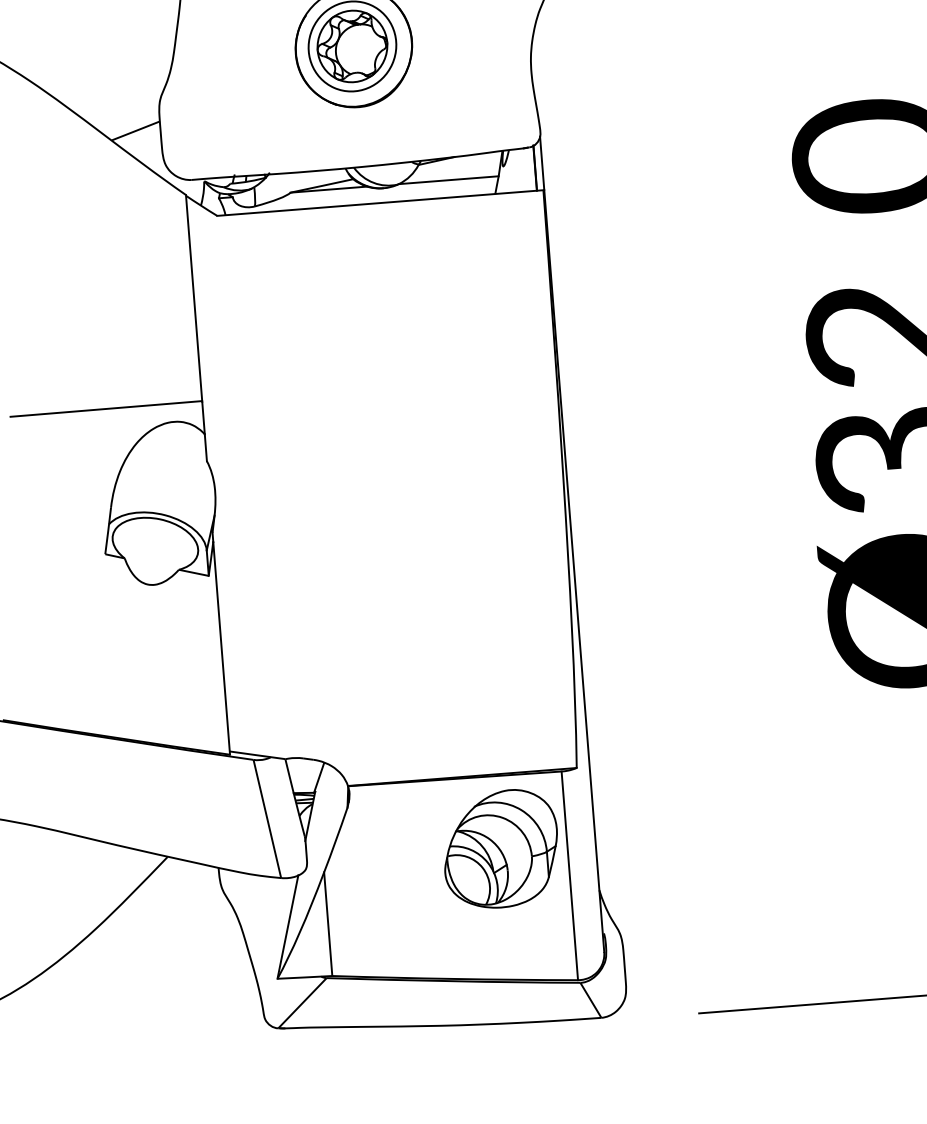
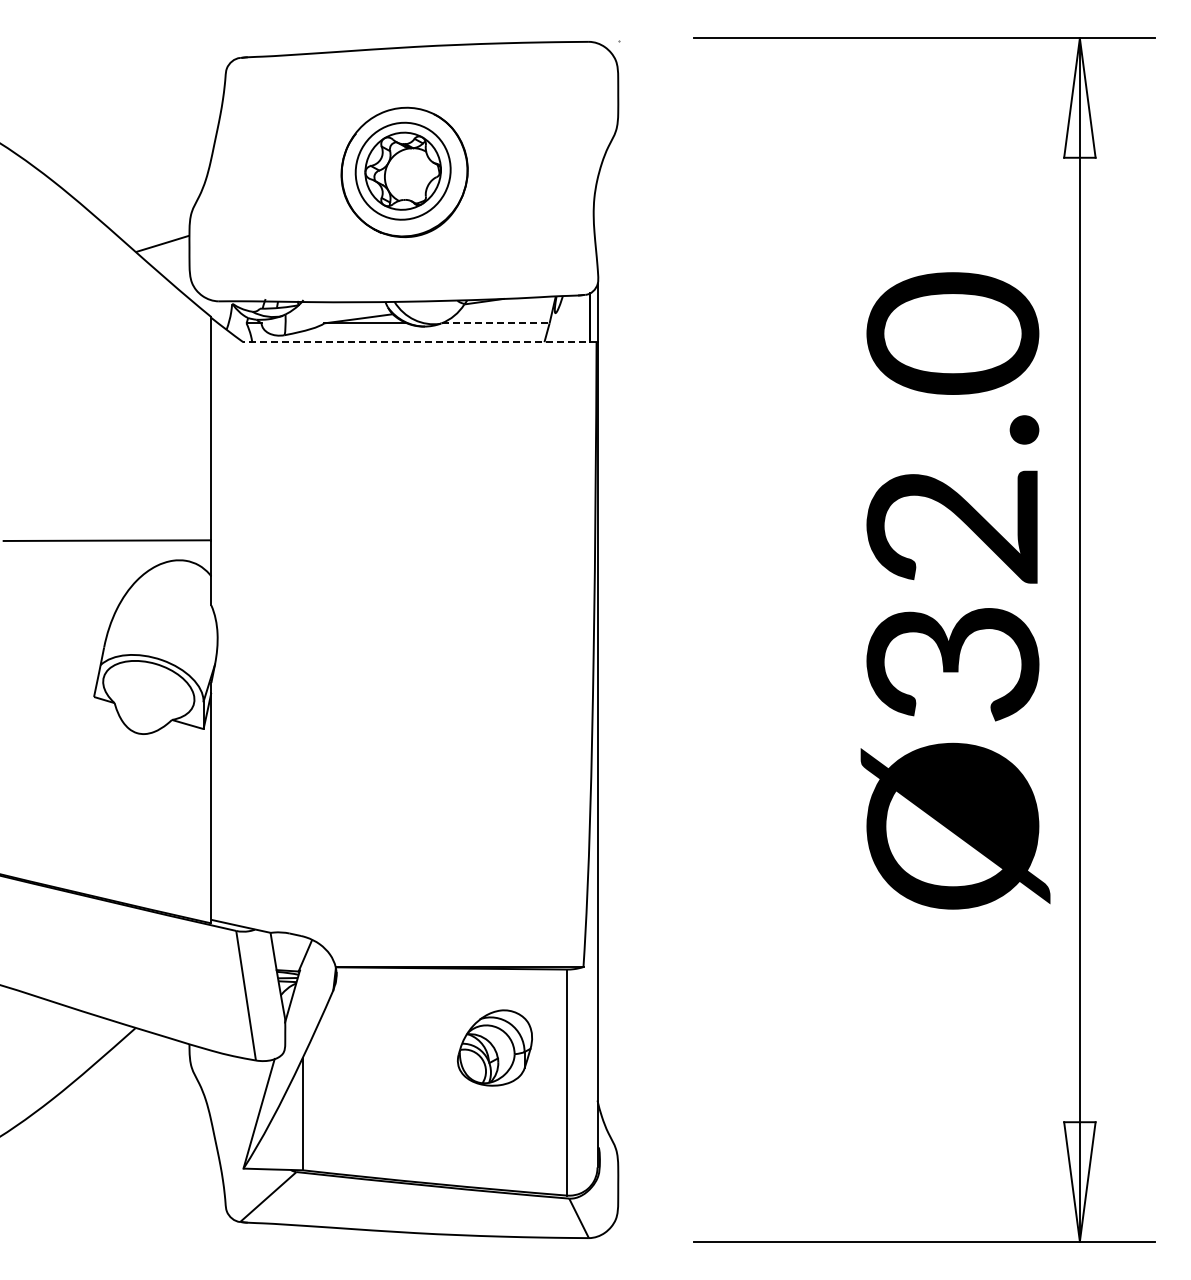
line: (449, 180) -> (496, 323), solid -> dashed
line: (379, 203) -> (419, 342), solid -> dashed
part: (500, 848) -> (494, 1047), size x0.6

